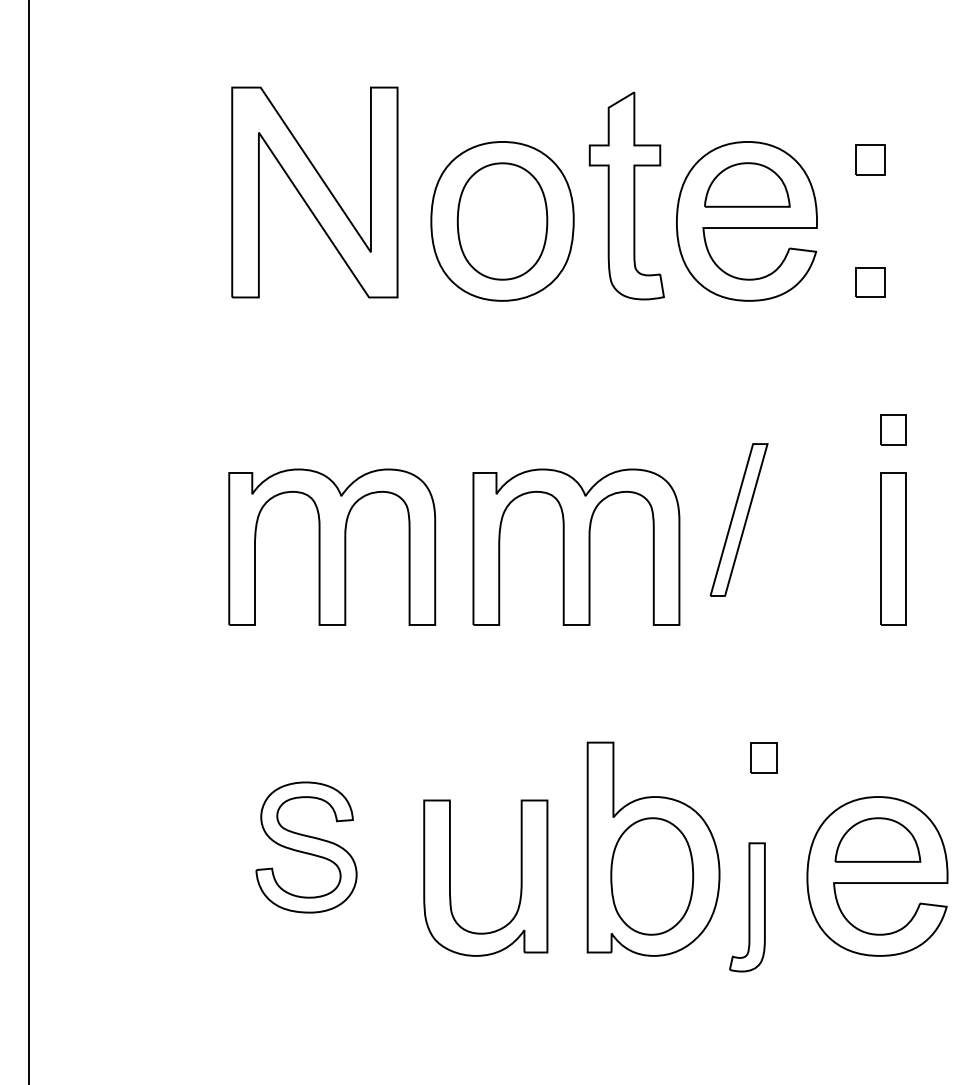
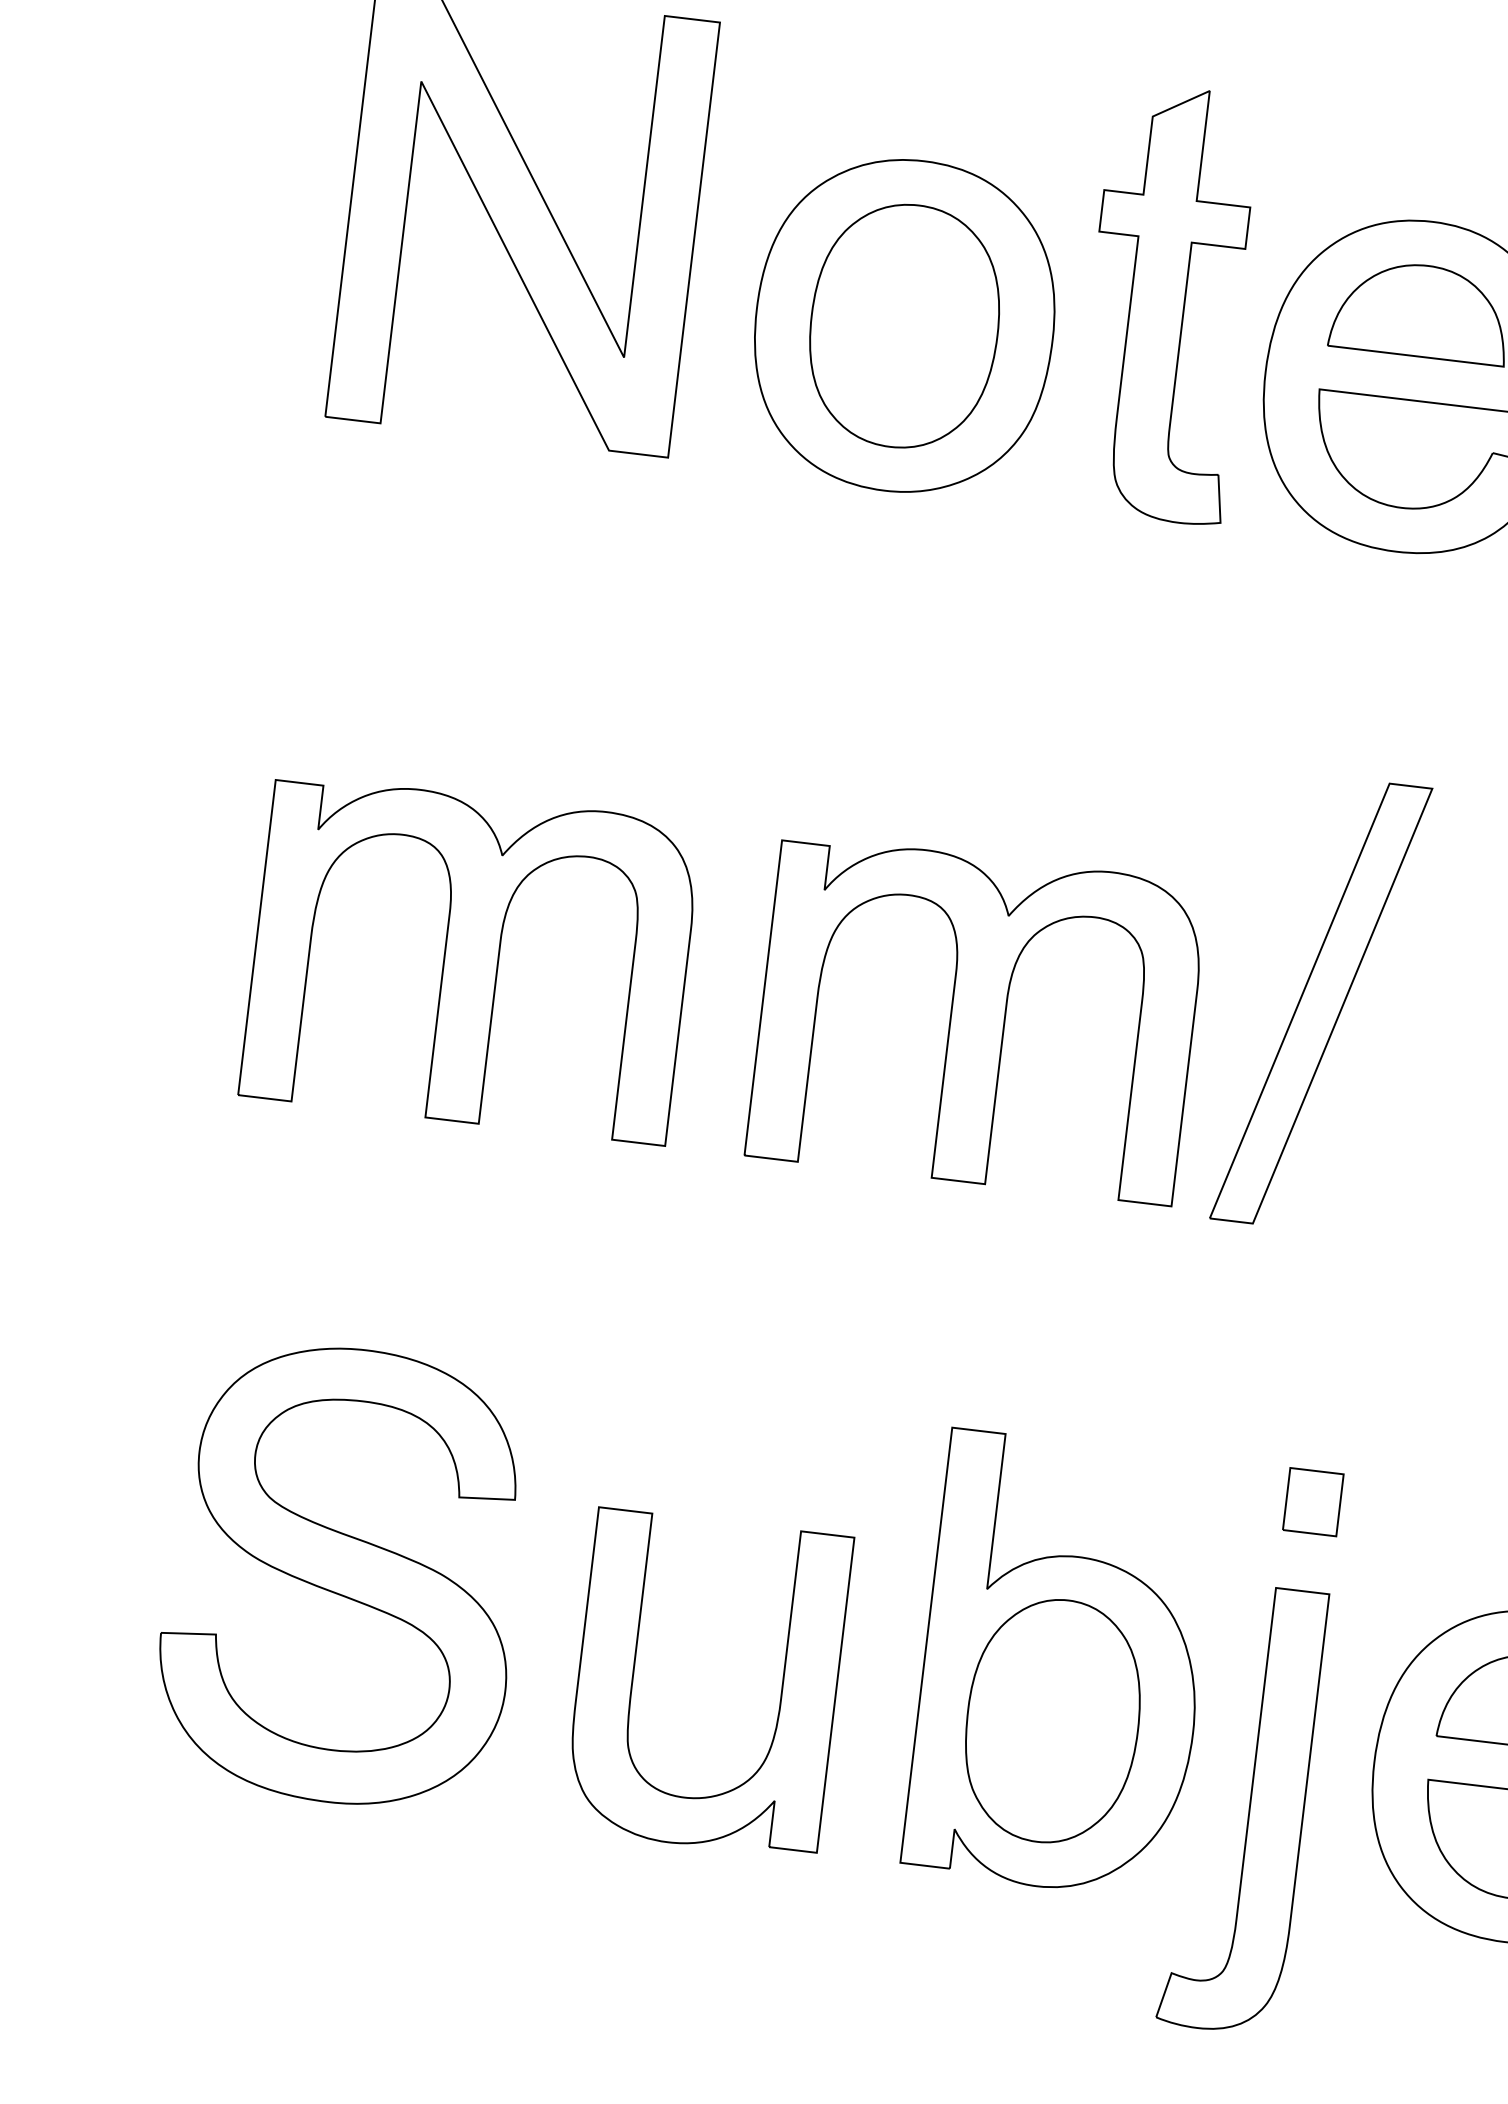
part: (738, 519) -> (1320, 1002), size x1.43
part: (306, 847) -> (343, 1575), size x1.67
part: (747, 907) -> (1242, 1808), size x1.67

